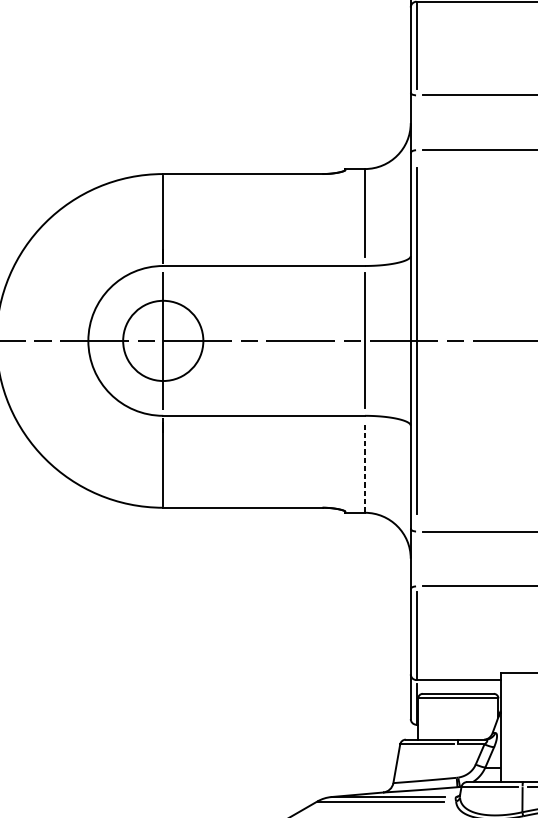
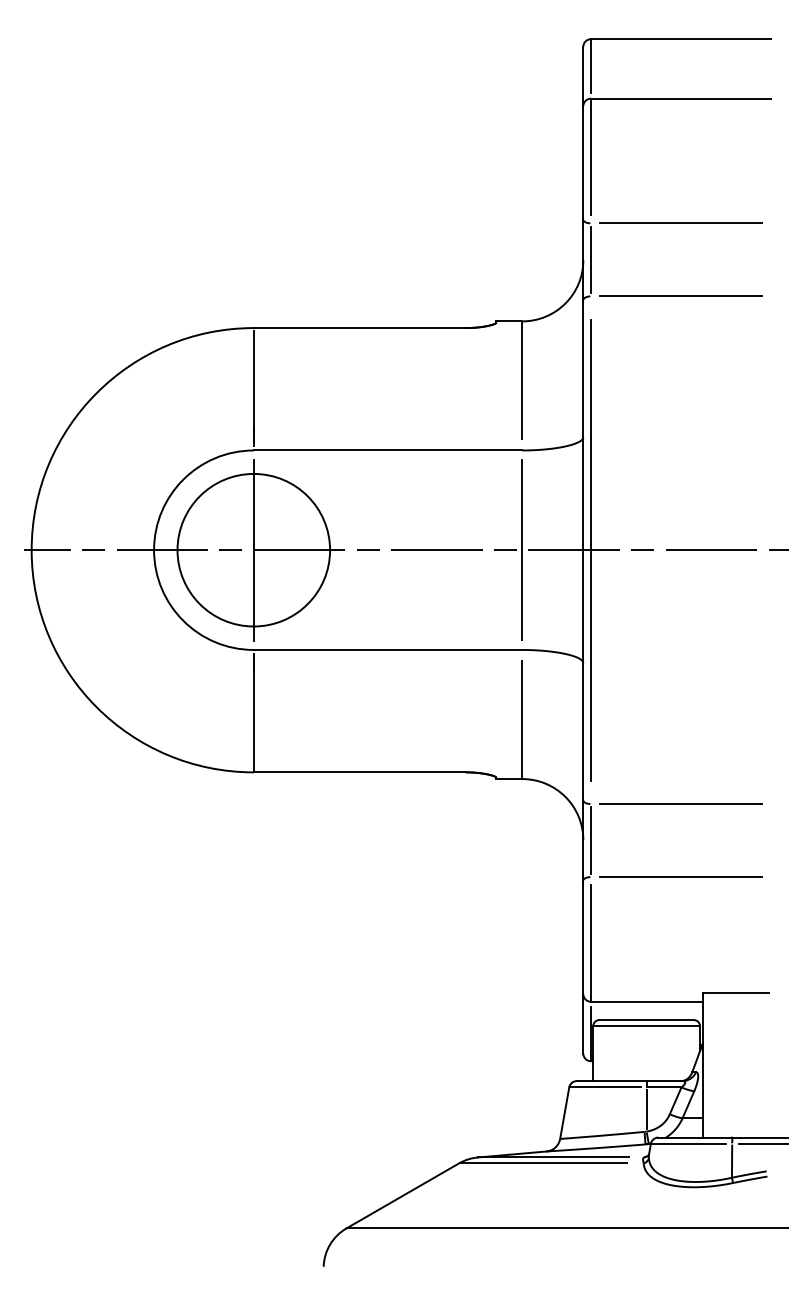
line: (416, 122) -> (590, 259), added
circle: (163, 340) -> (253, 549), size x1.43
line: (365, 468) -> (522, 720), dashed -> solid
line: (416, 558) -> (590, 840), added
line: (458, 760) -> (646, 1109), added

